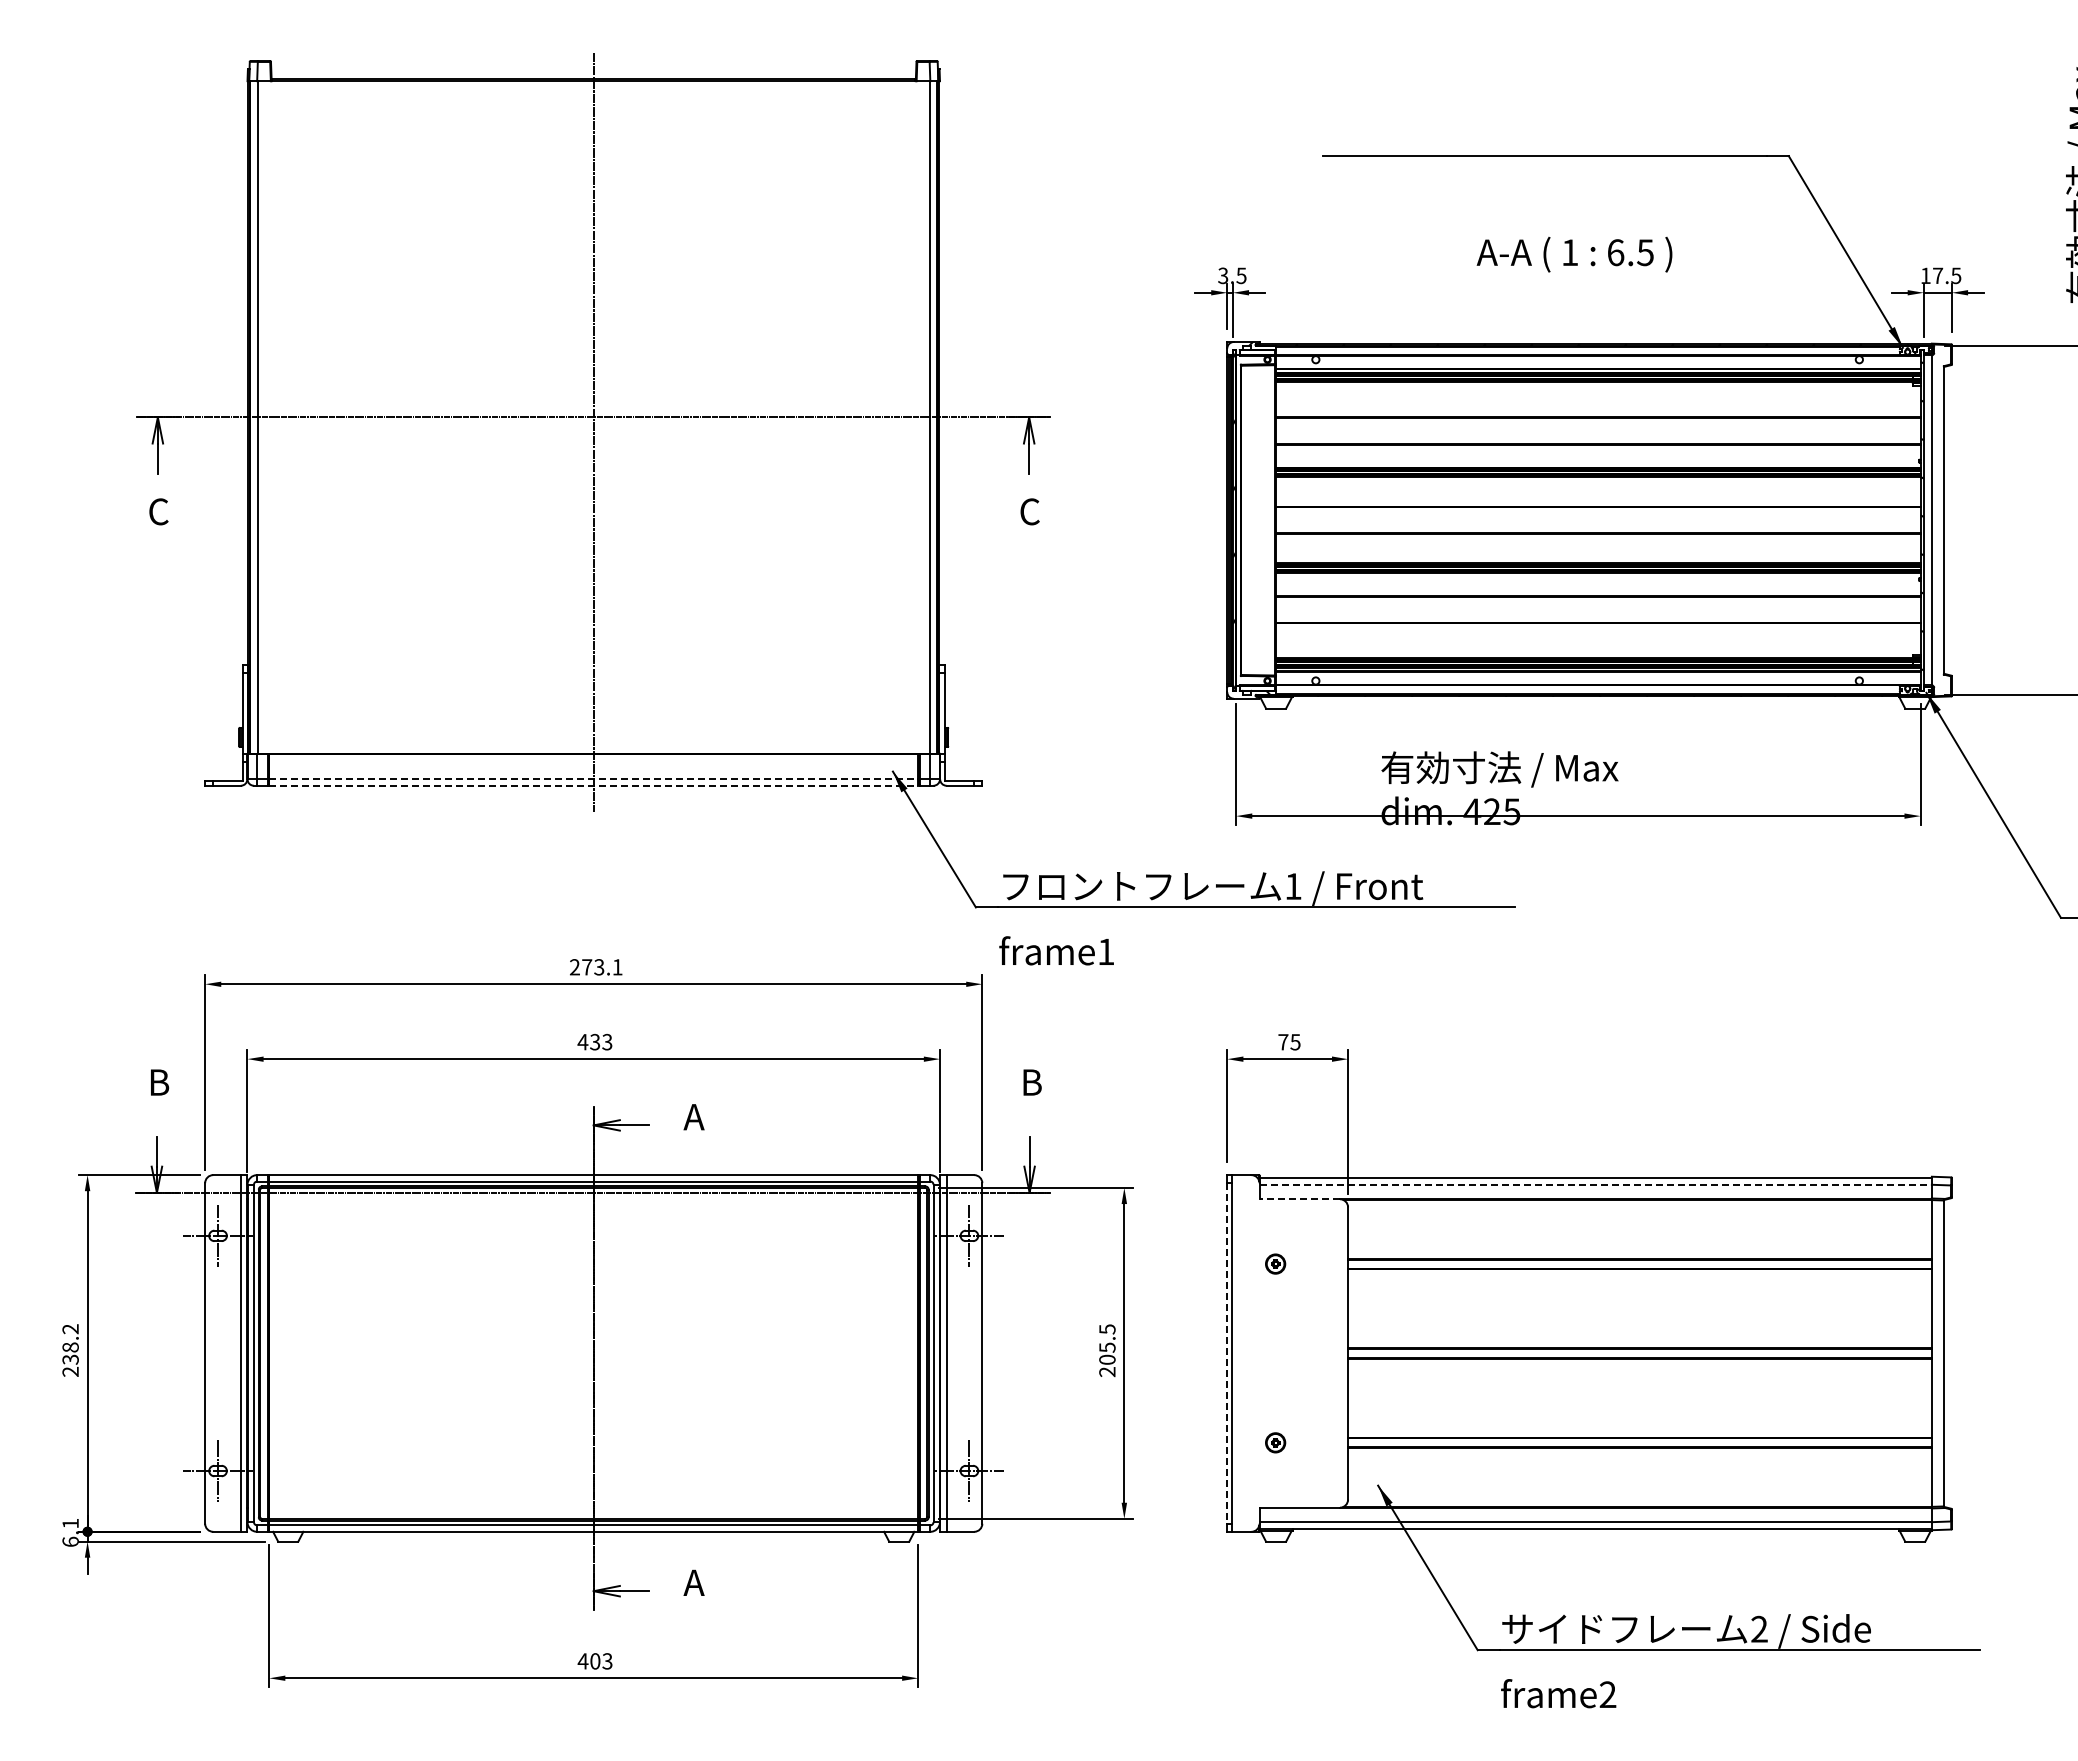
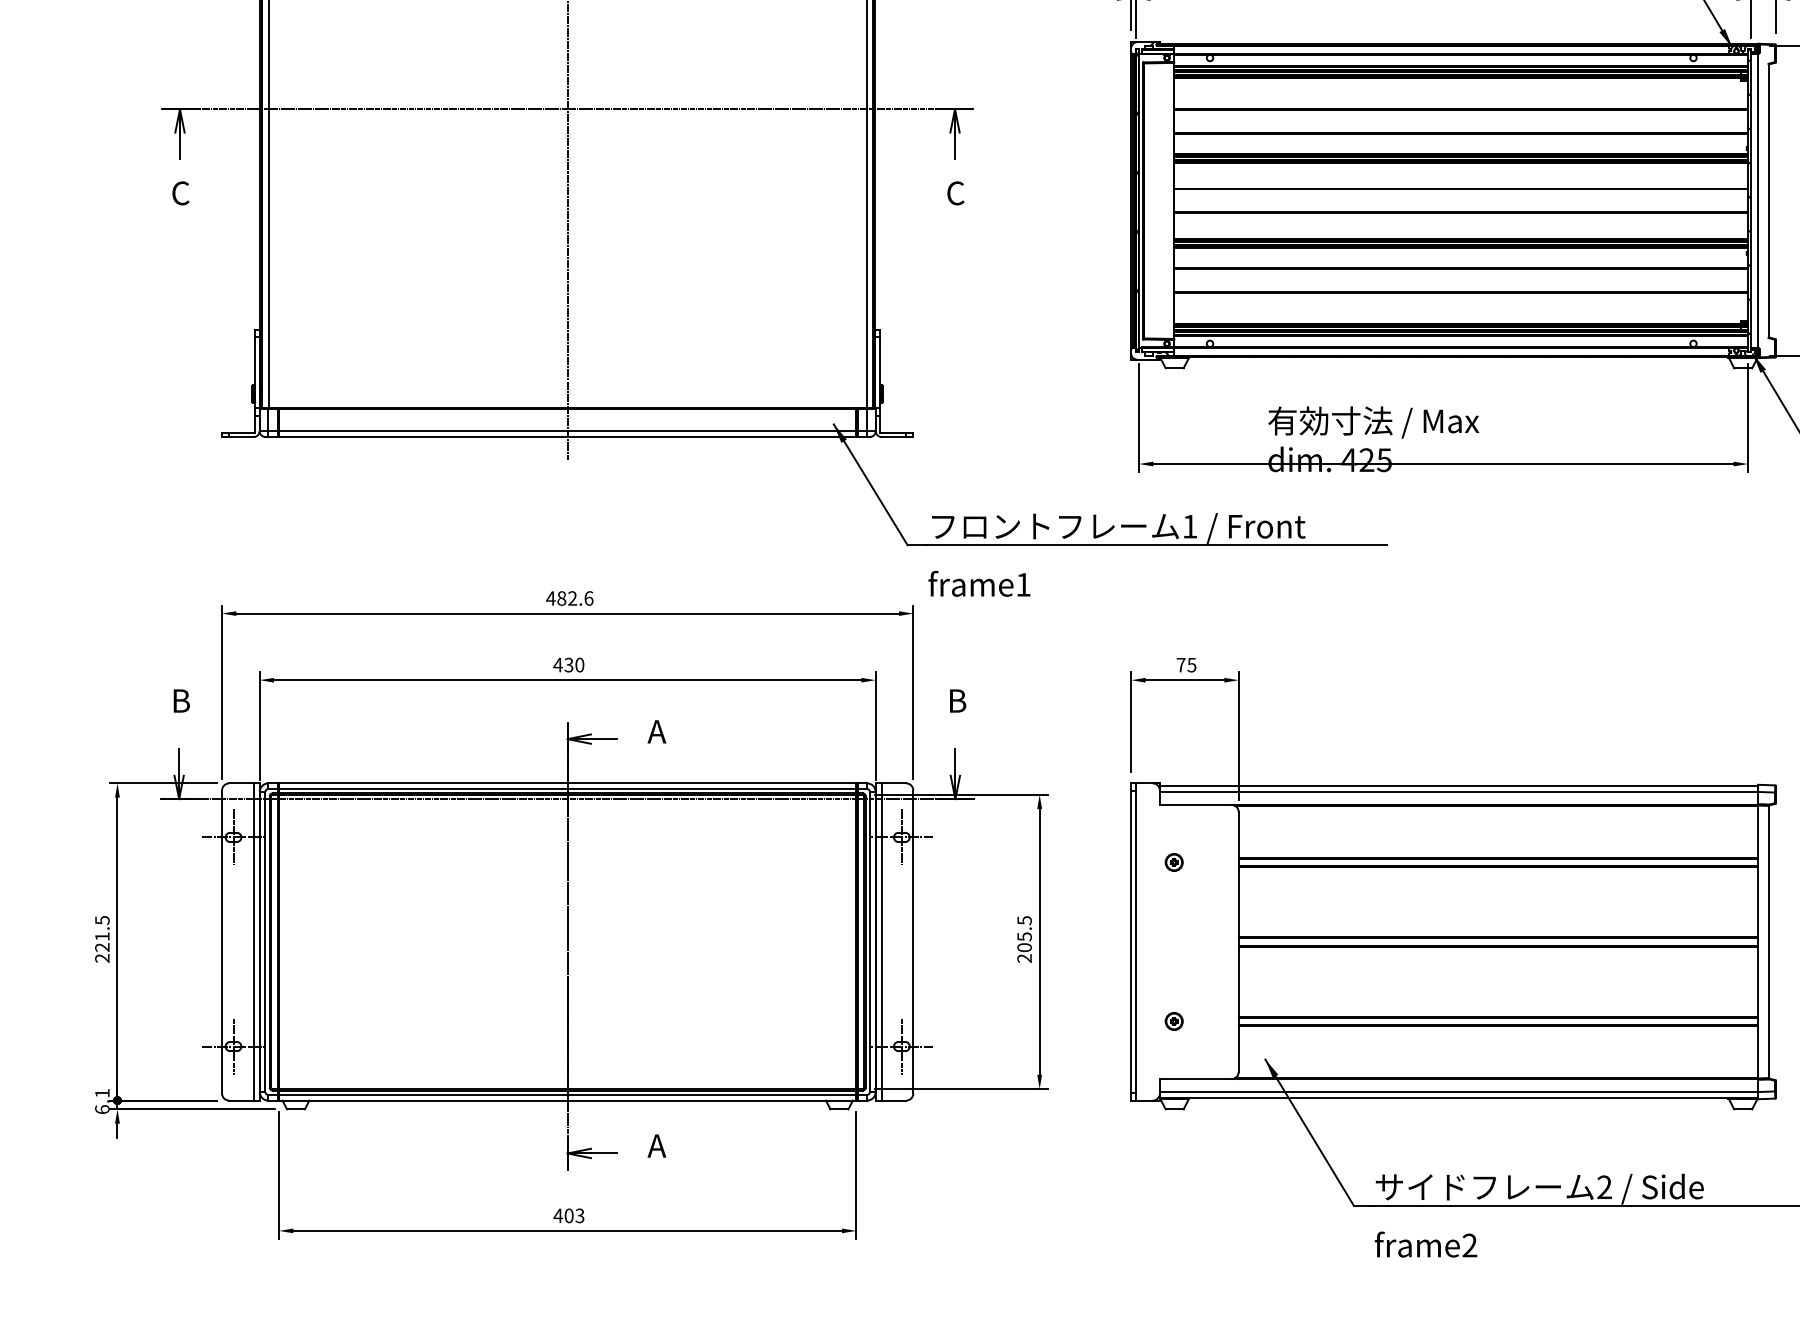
line: (594, 779) -> (568, 431), dashed -> solid
line: (594, 785) -> (568, 436), dashed -> solid
text: (595, 967) -> (569, 598), 273.1 -> 482.6
text: (607, 1042) -> (579, 665), 433 -> 430
line: (1596, 1184) -> (1459, 791), dashed -> solid
line: (1299, 1199) -> (1195, 805), dashed -> solid
text: (70, 1344) -> (102, 934), 238.2 -> 221.5
line: (1227, 1353) -> (1131, 942), dashed -> solid

